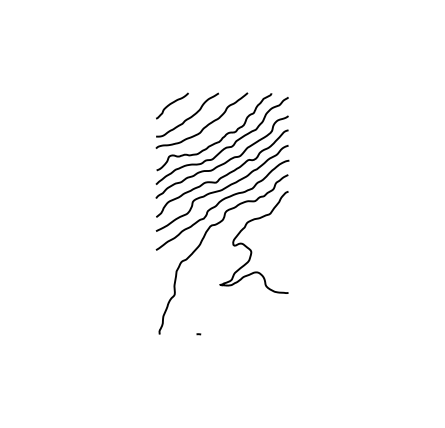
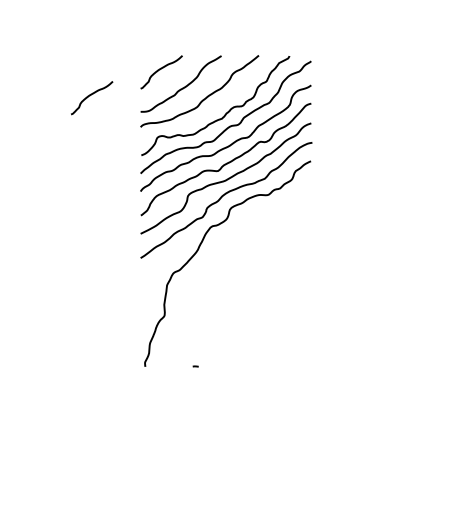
curve: (117, 124) -> (90, 96), added
curve: (250, 248) -> (262, 255), removed

